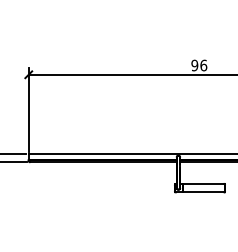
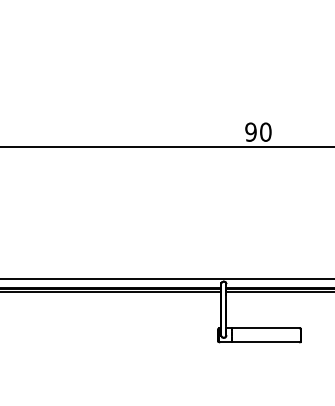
text: (203, 64) -> (265, 130), 96 -> 90

